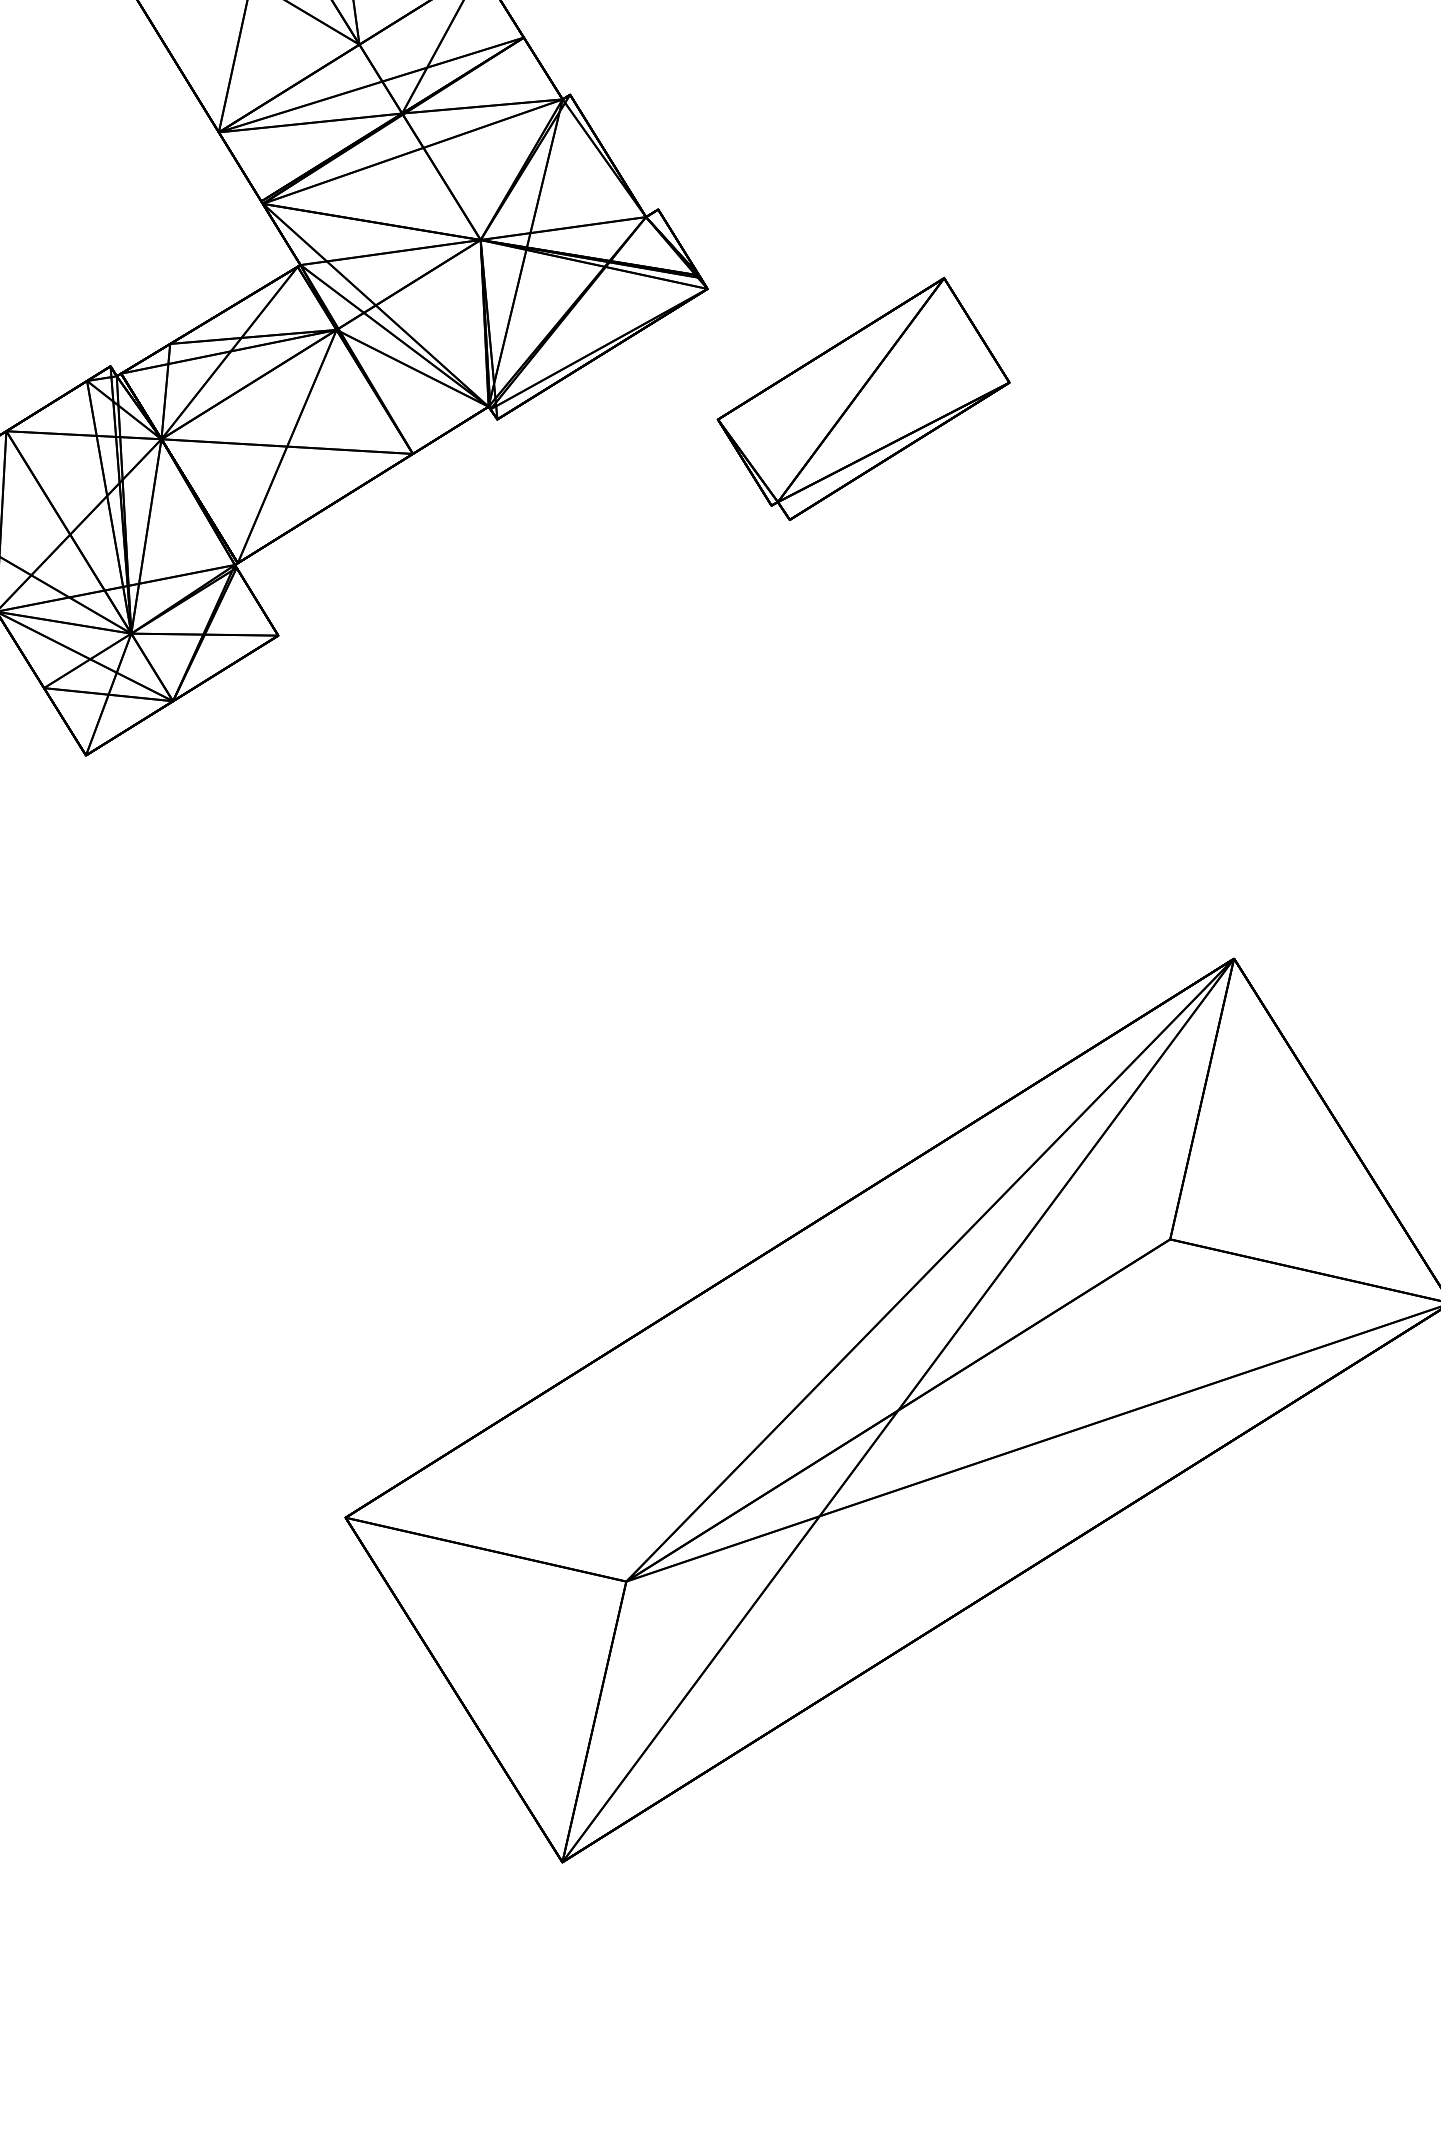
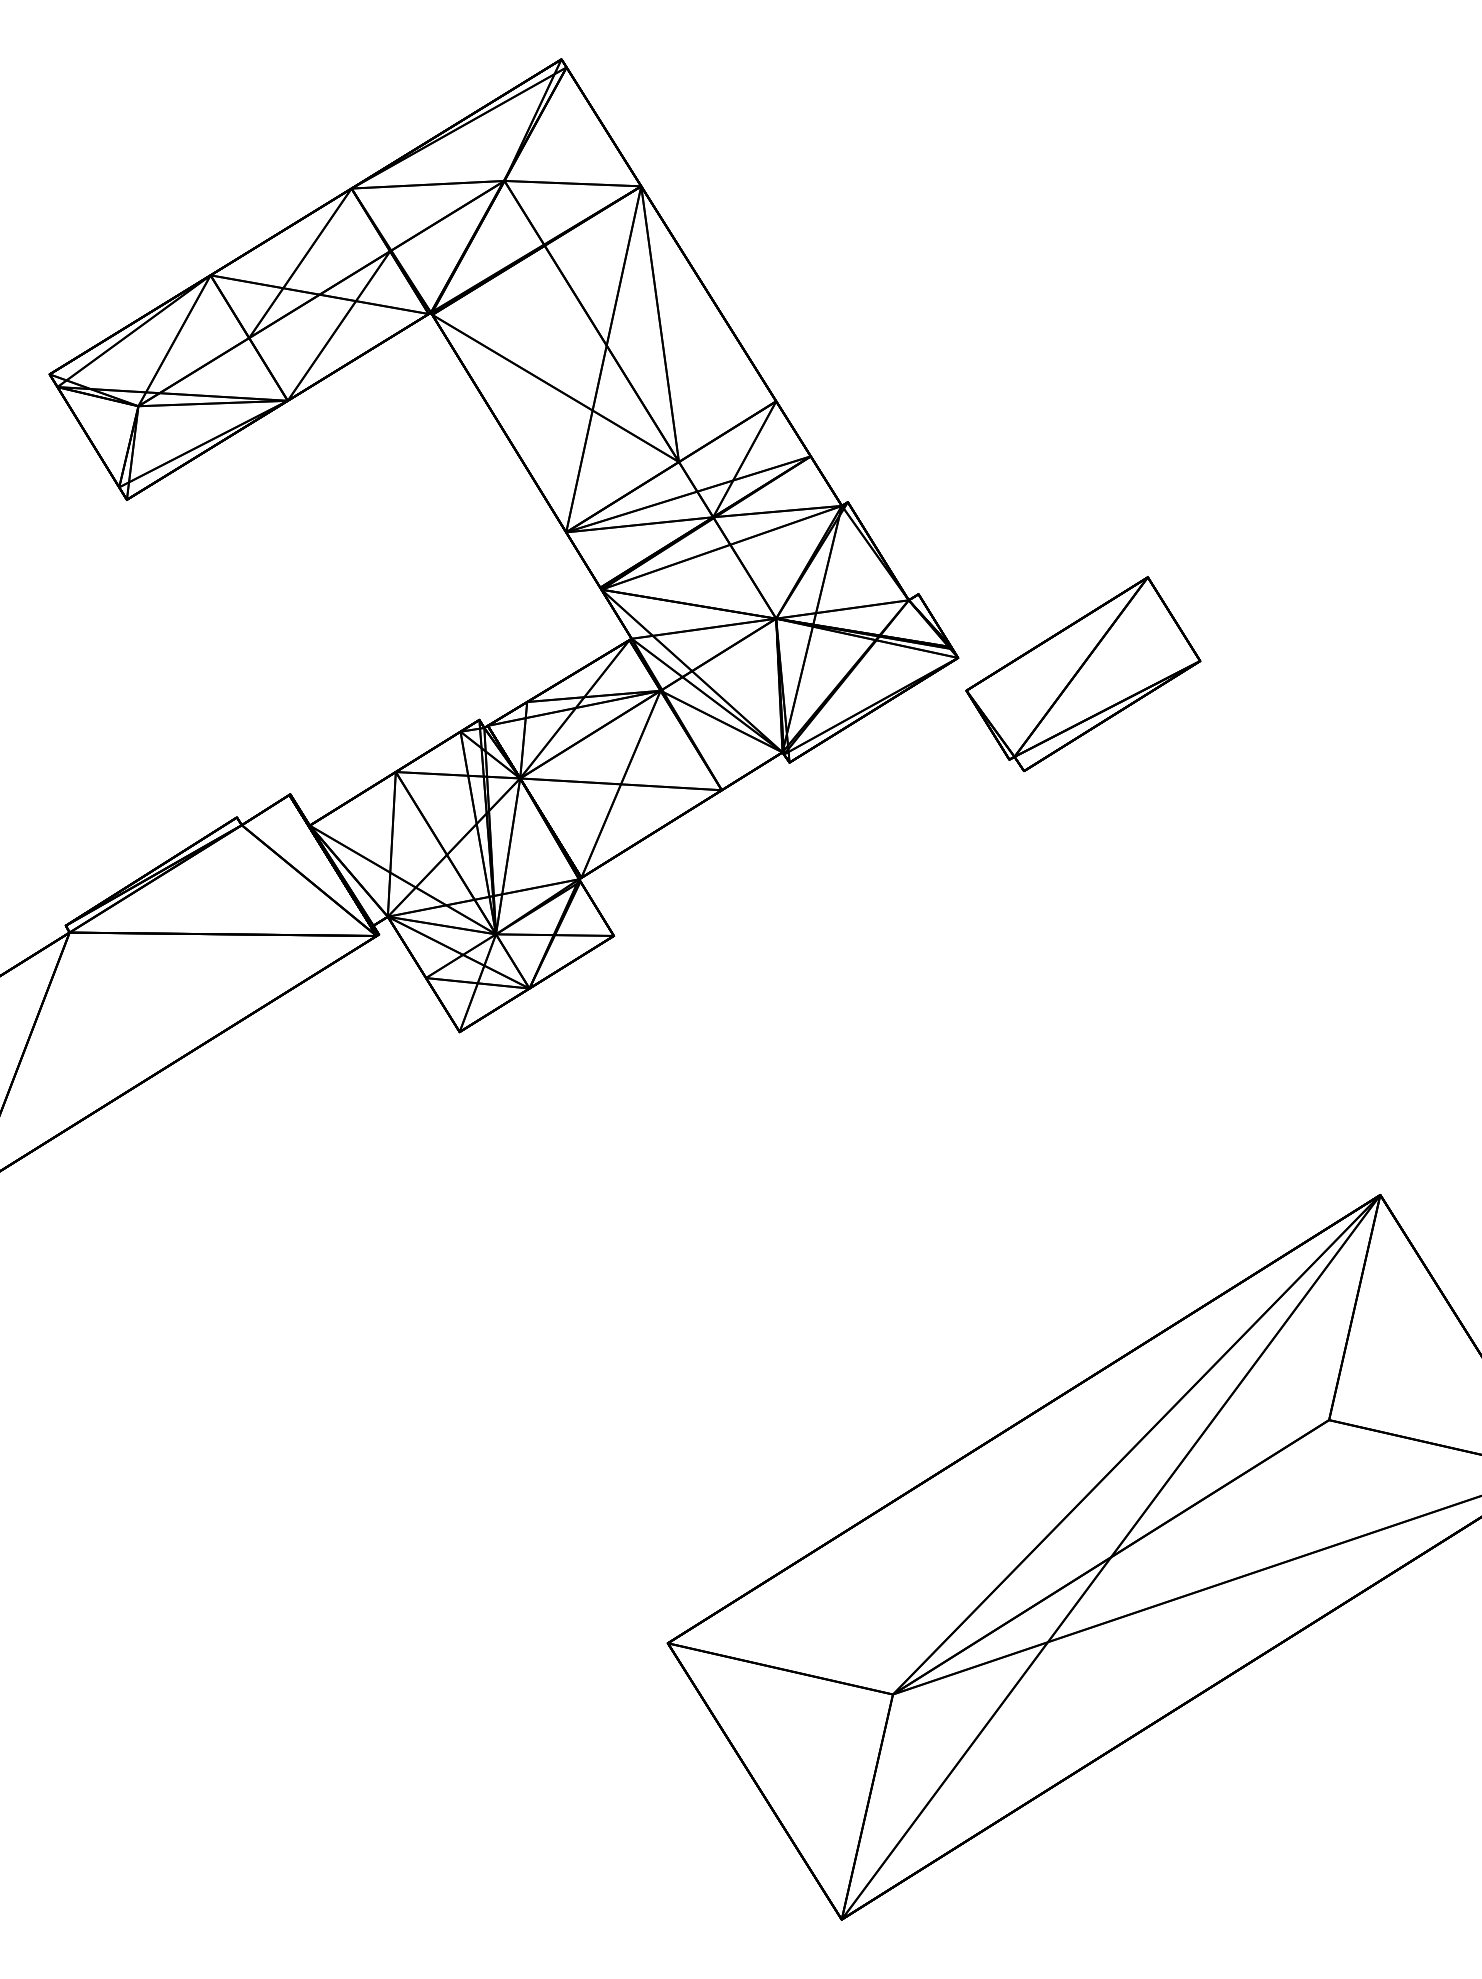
part: (863, 399) -> (1083, 674), moved

